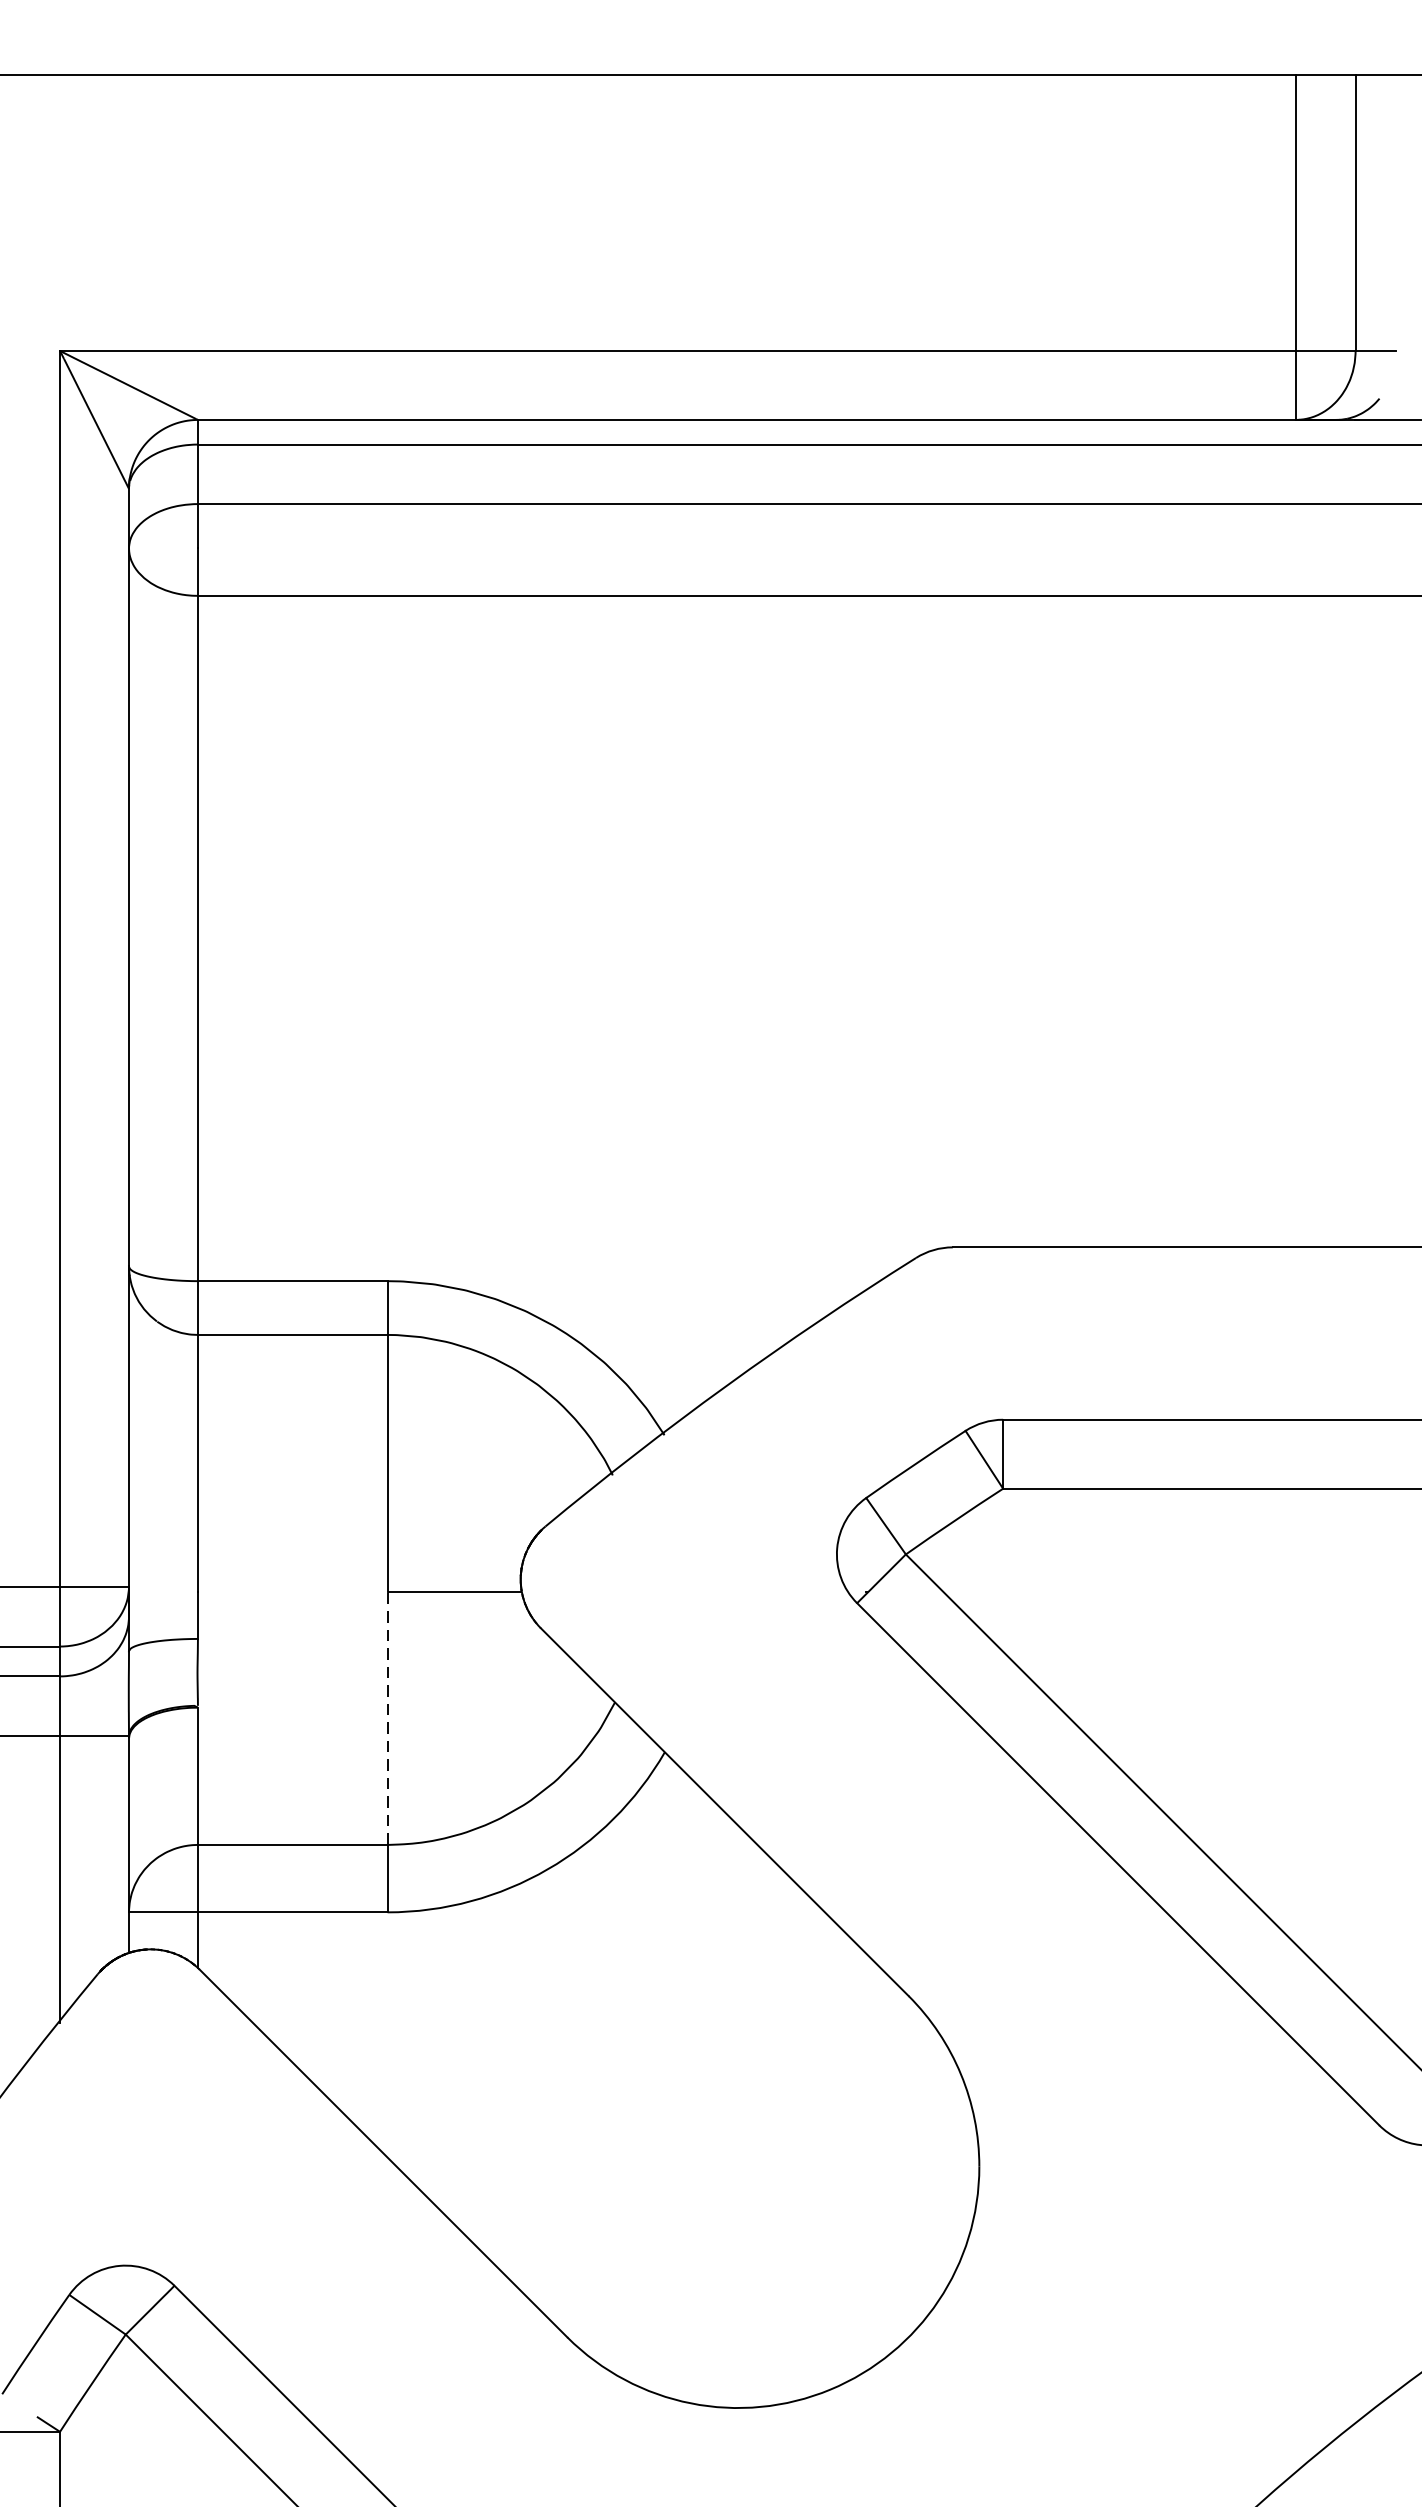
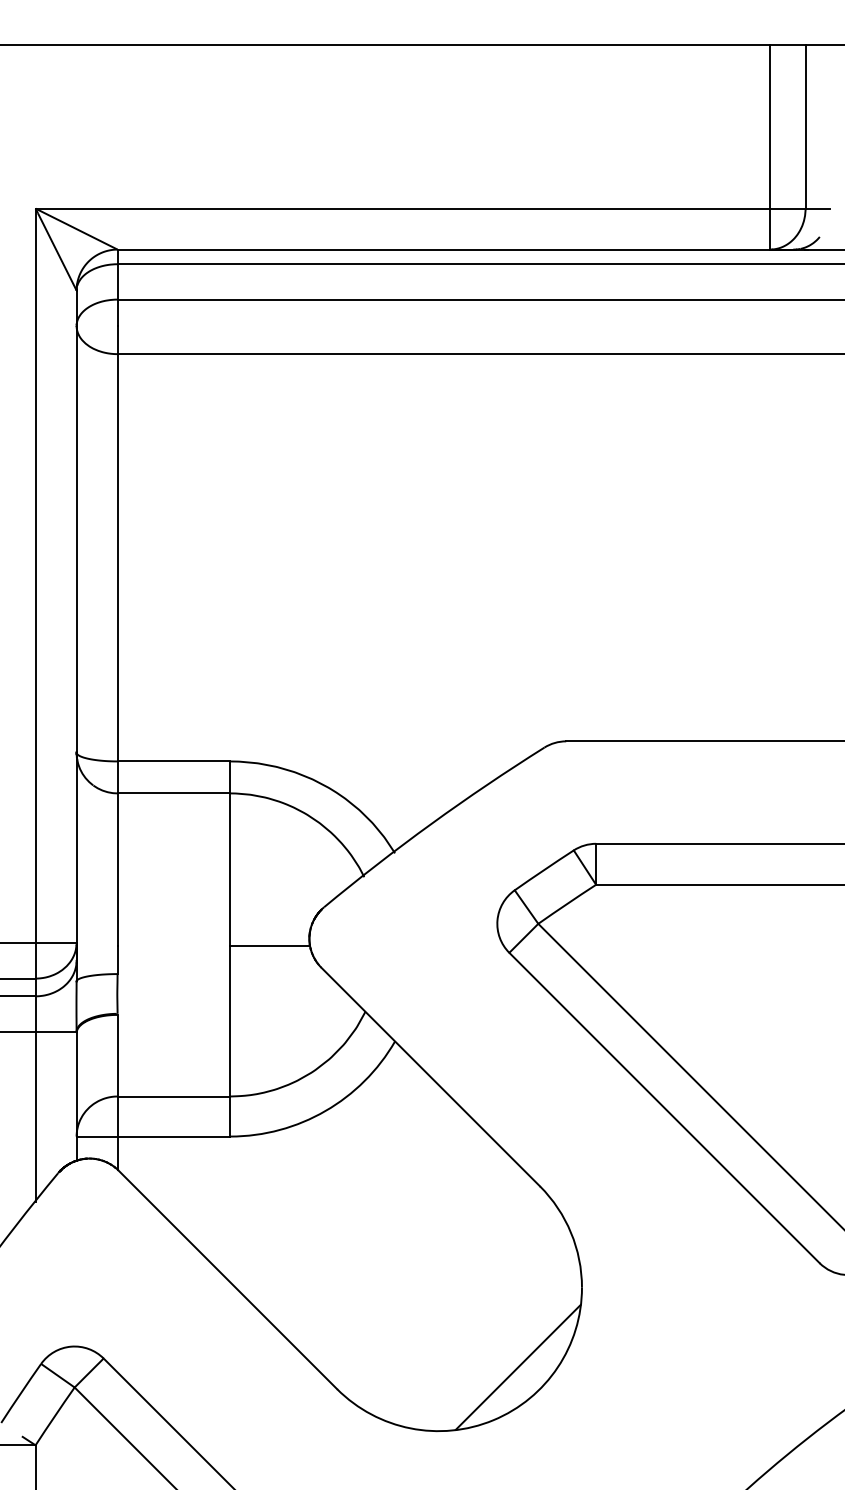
line: (387, 1717) -> (230, 1020), dashed -> solid
line: (870, 2300) -> (517, 1367), added

